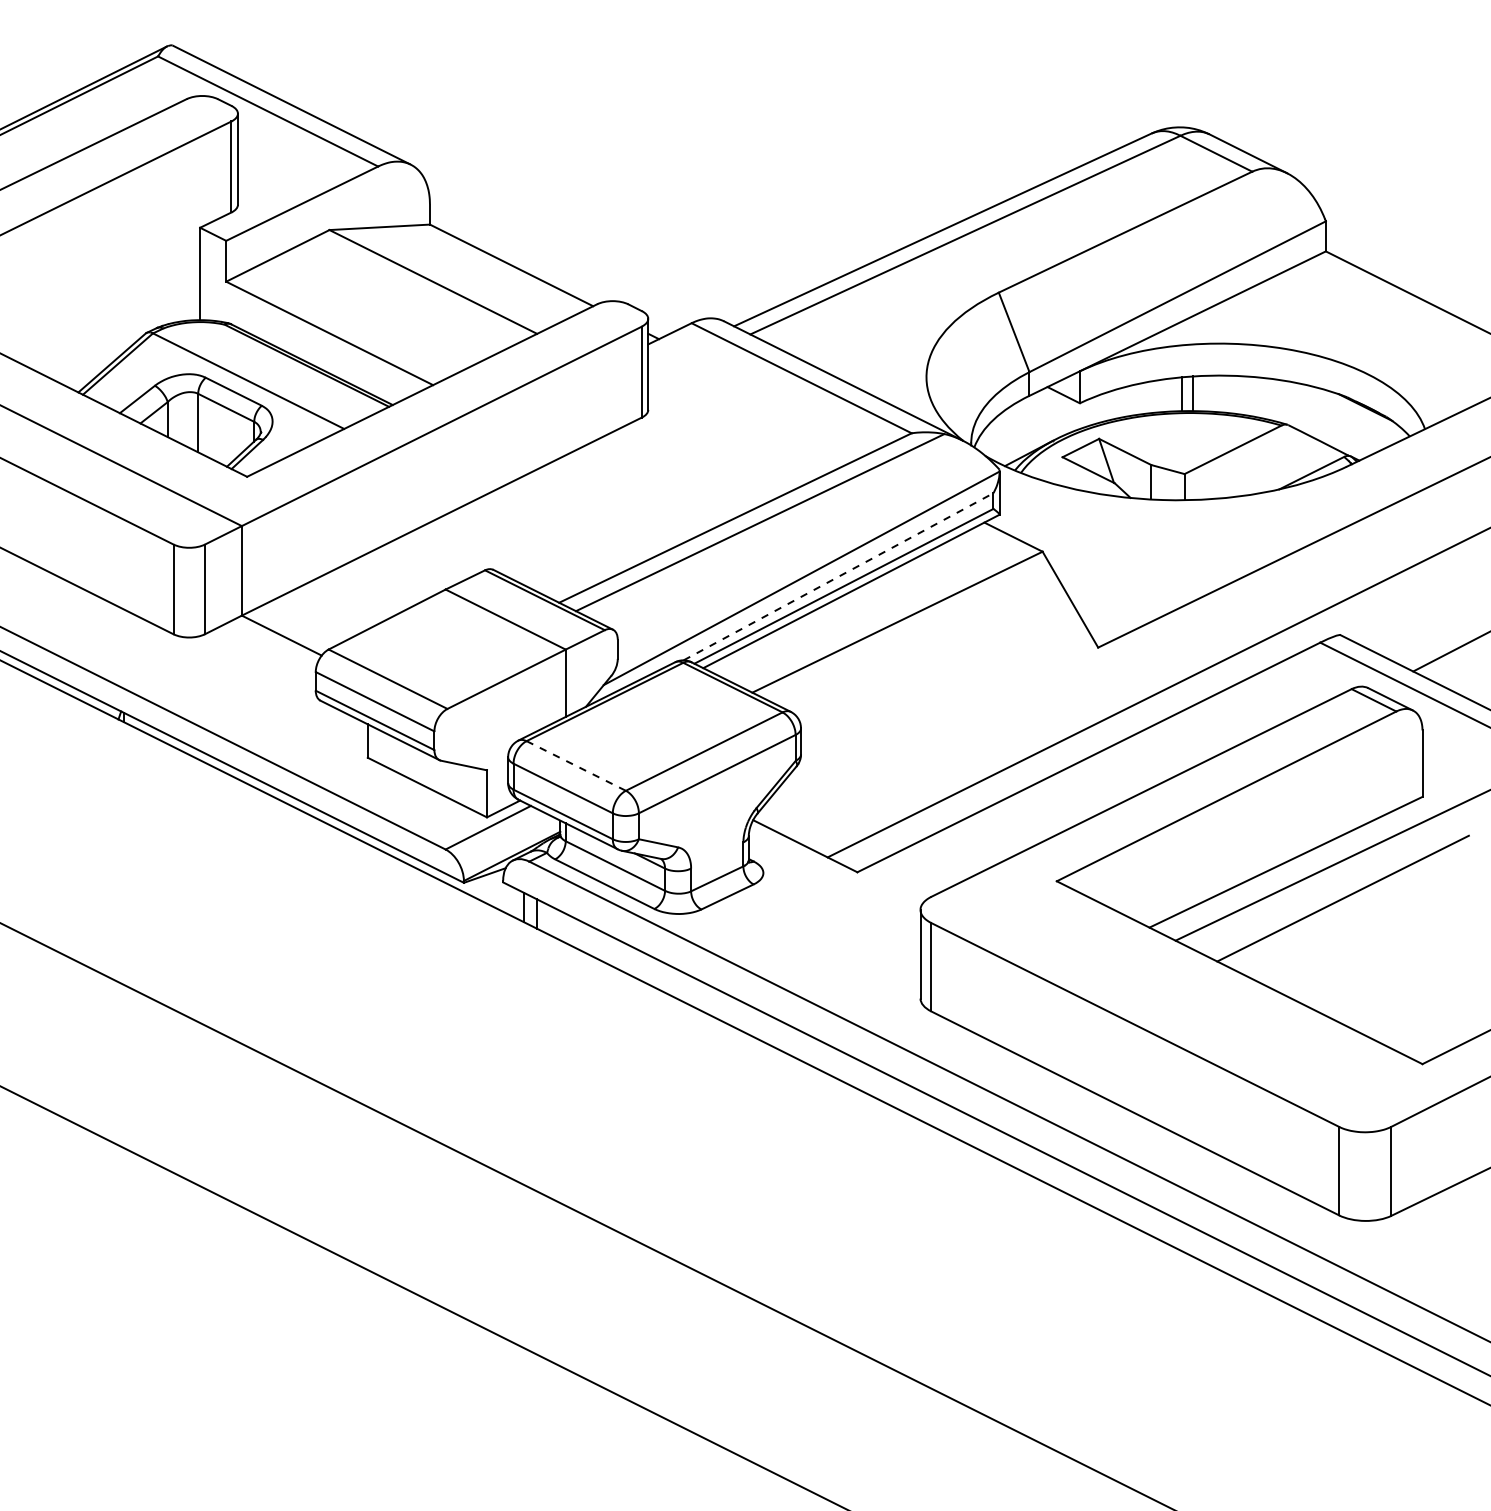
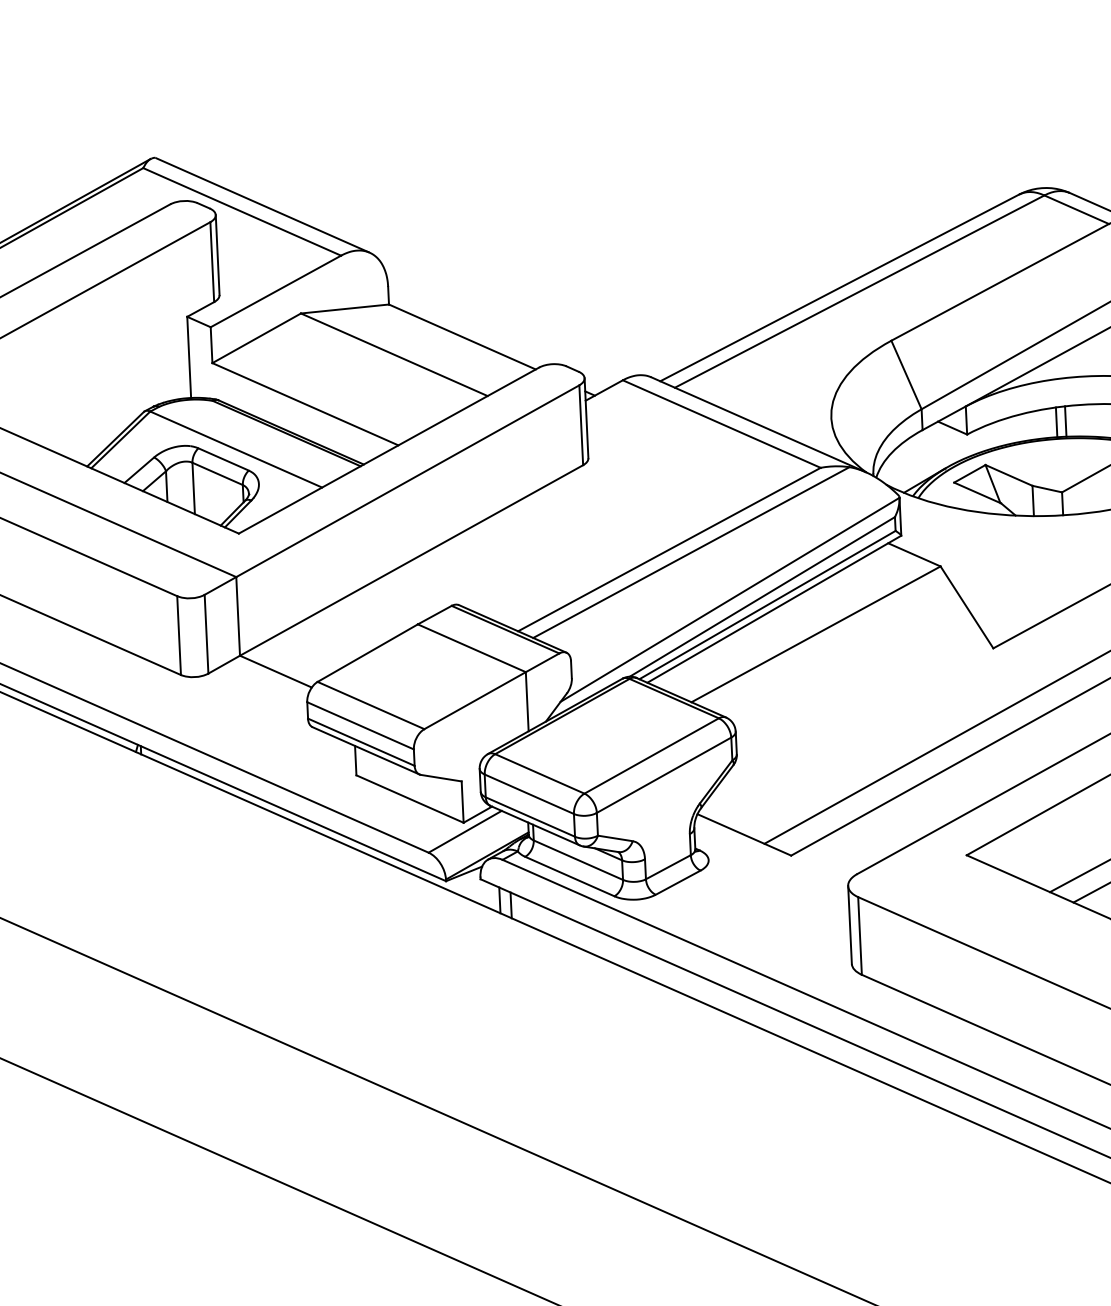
line: (838, 576) -> (762, 596), dashed -> solid
line: (576, 765) -> (540, 773), dashed -> solid

